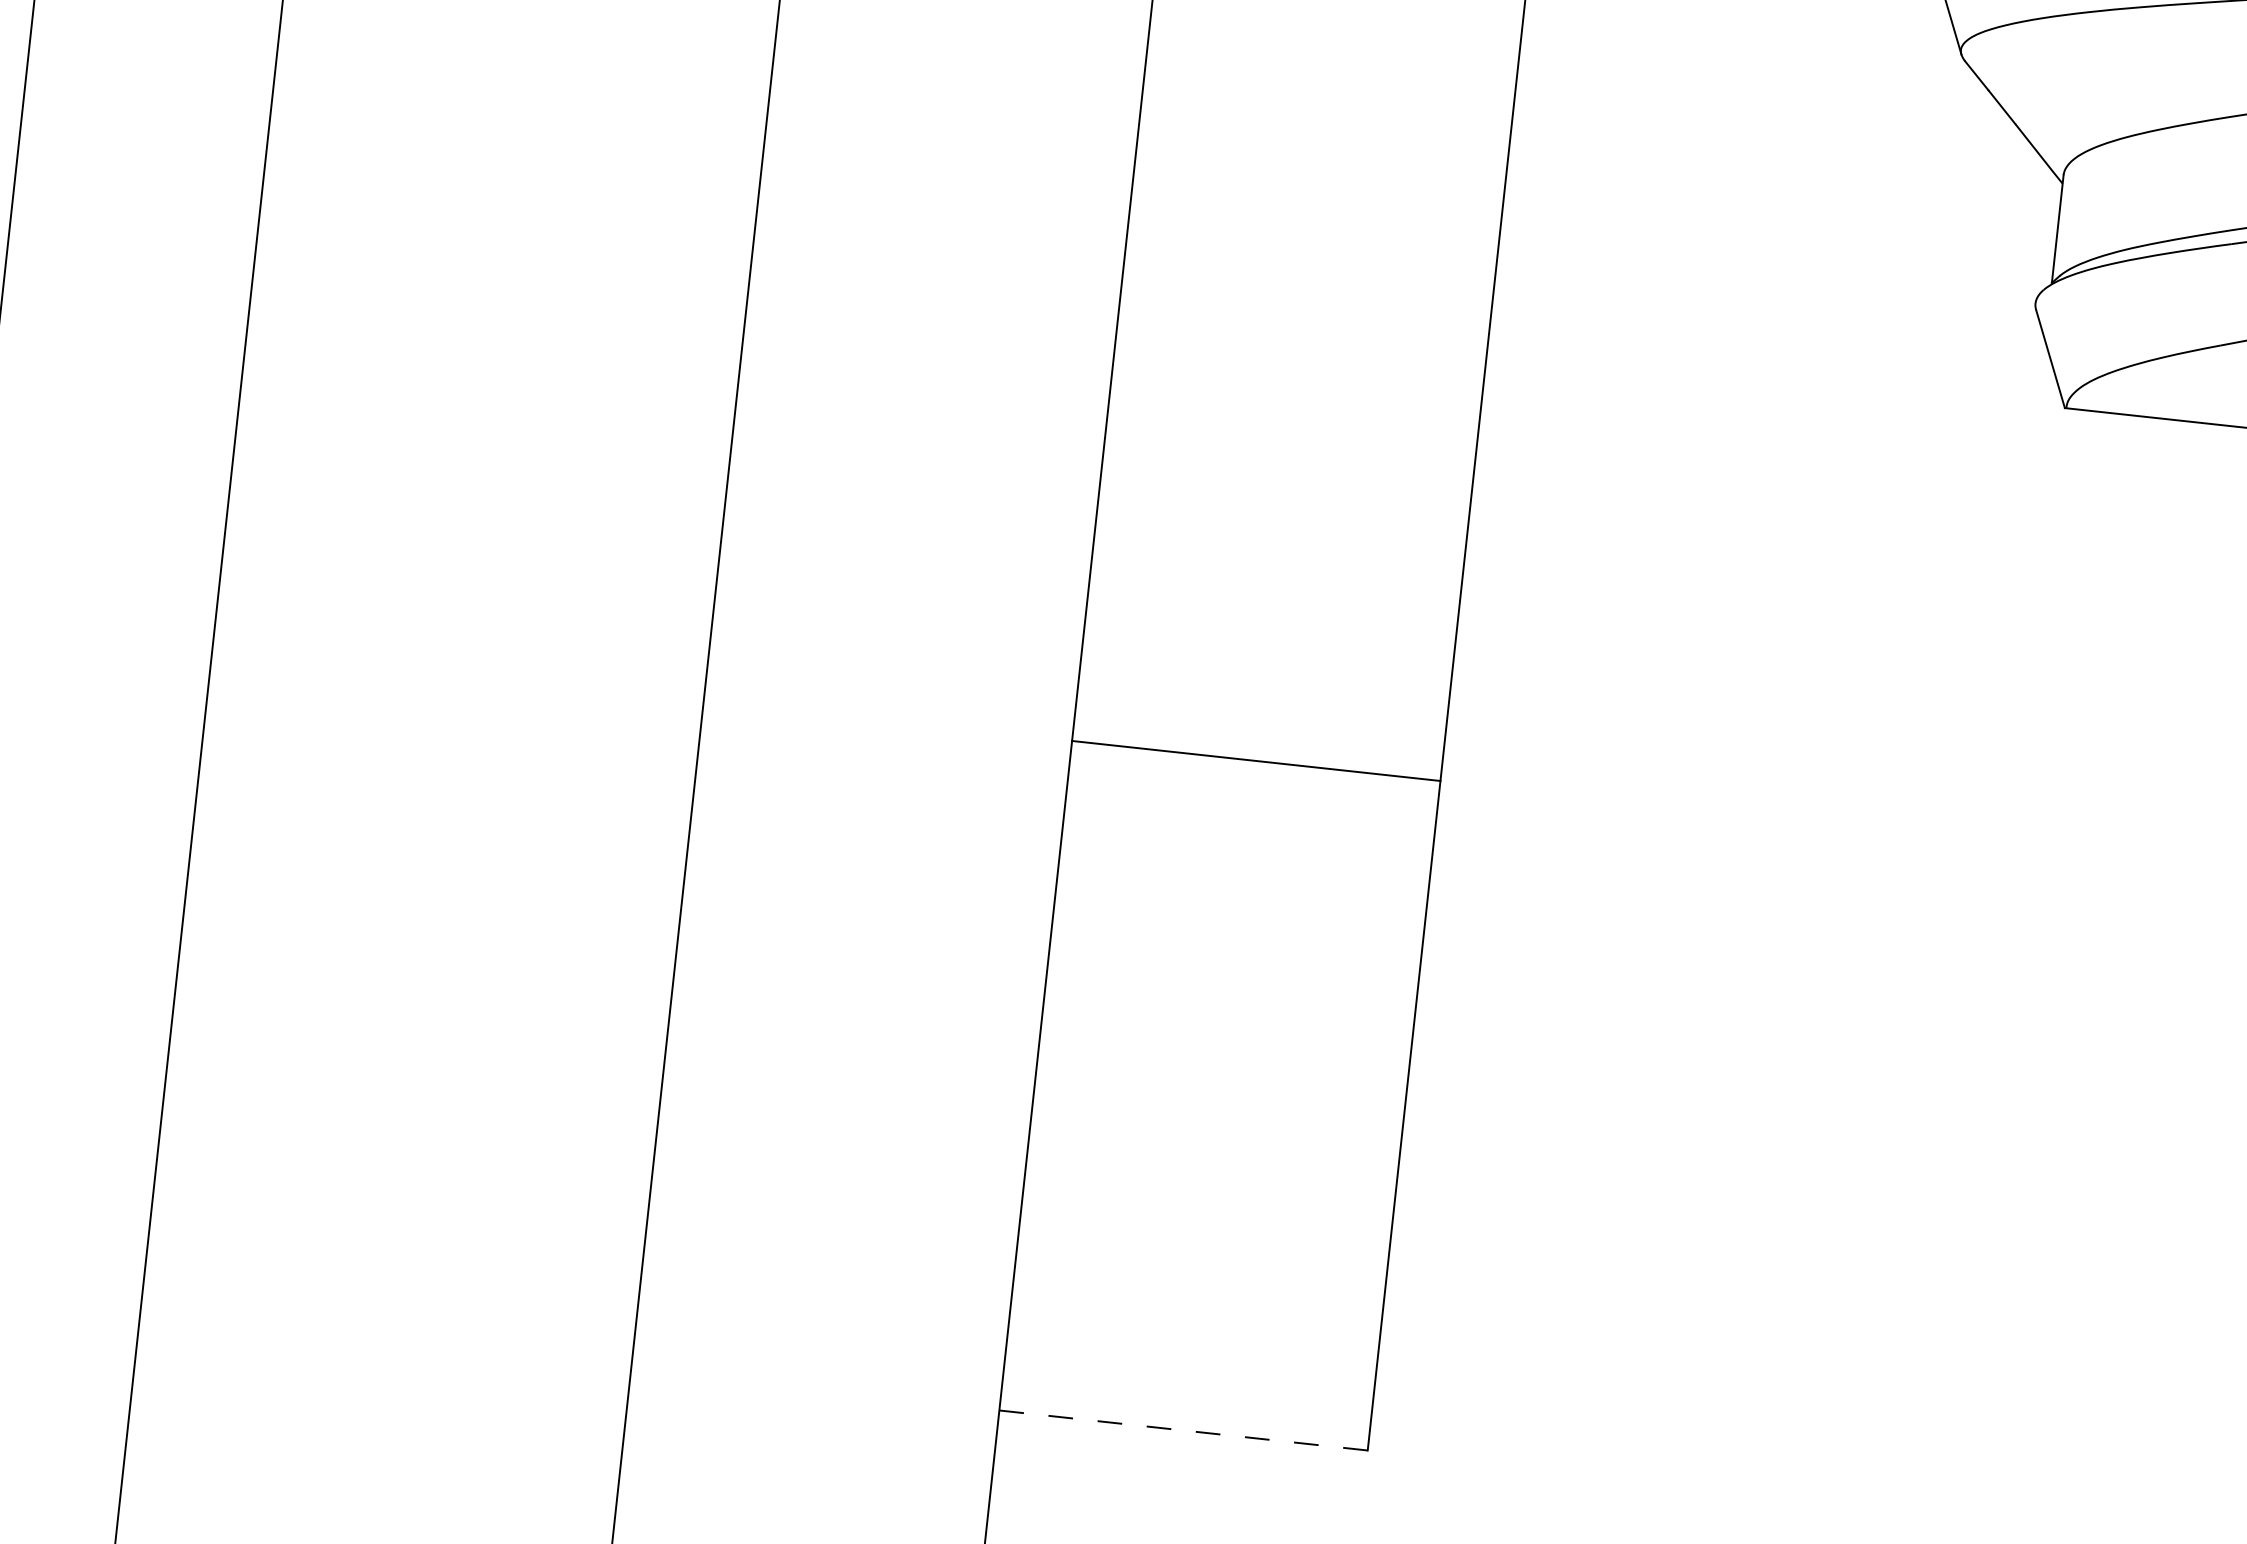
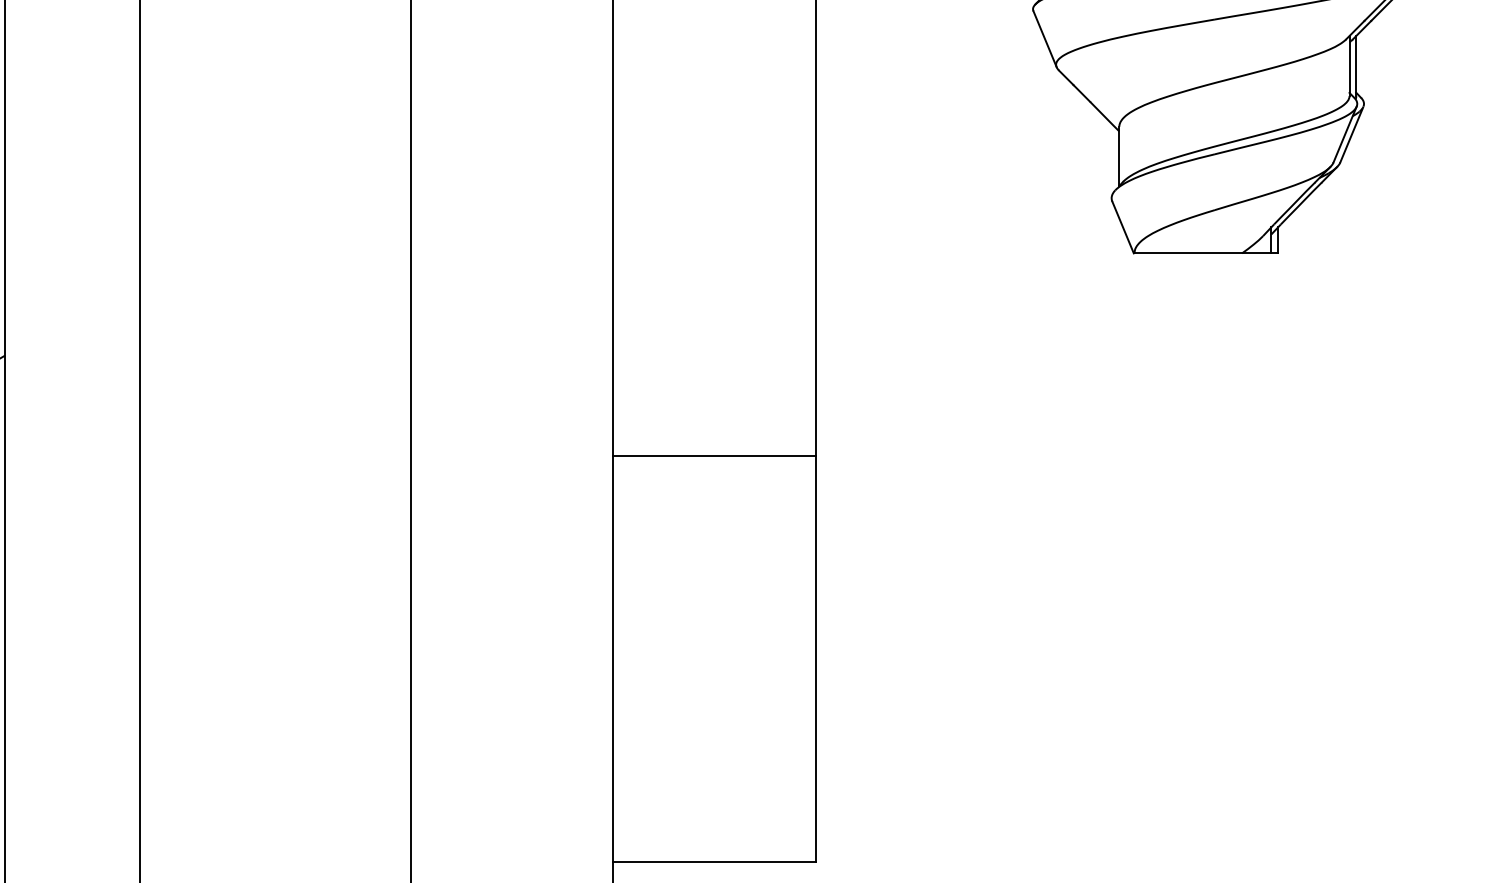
line: (1255, 761) -> (714, 456), moved
line: (1184, 1430) -> (715, 861), dashed -> solid

